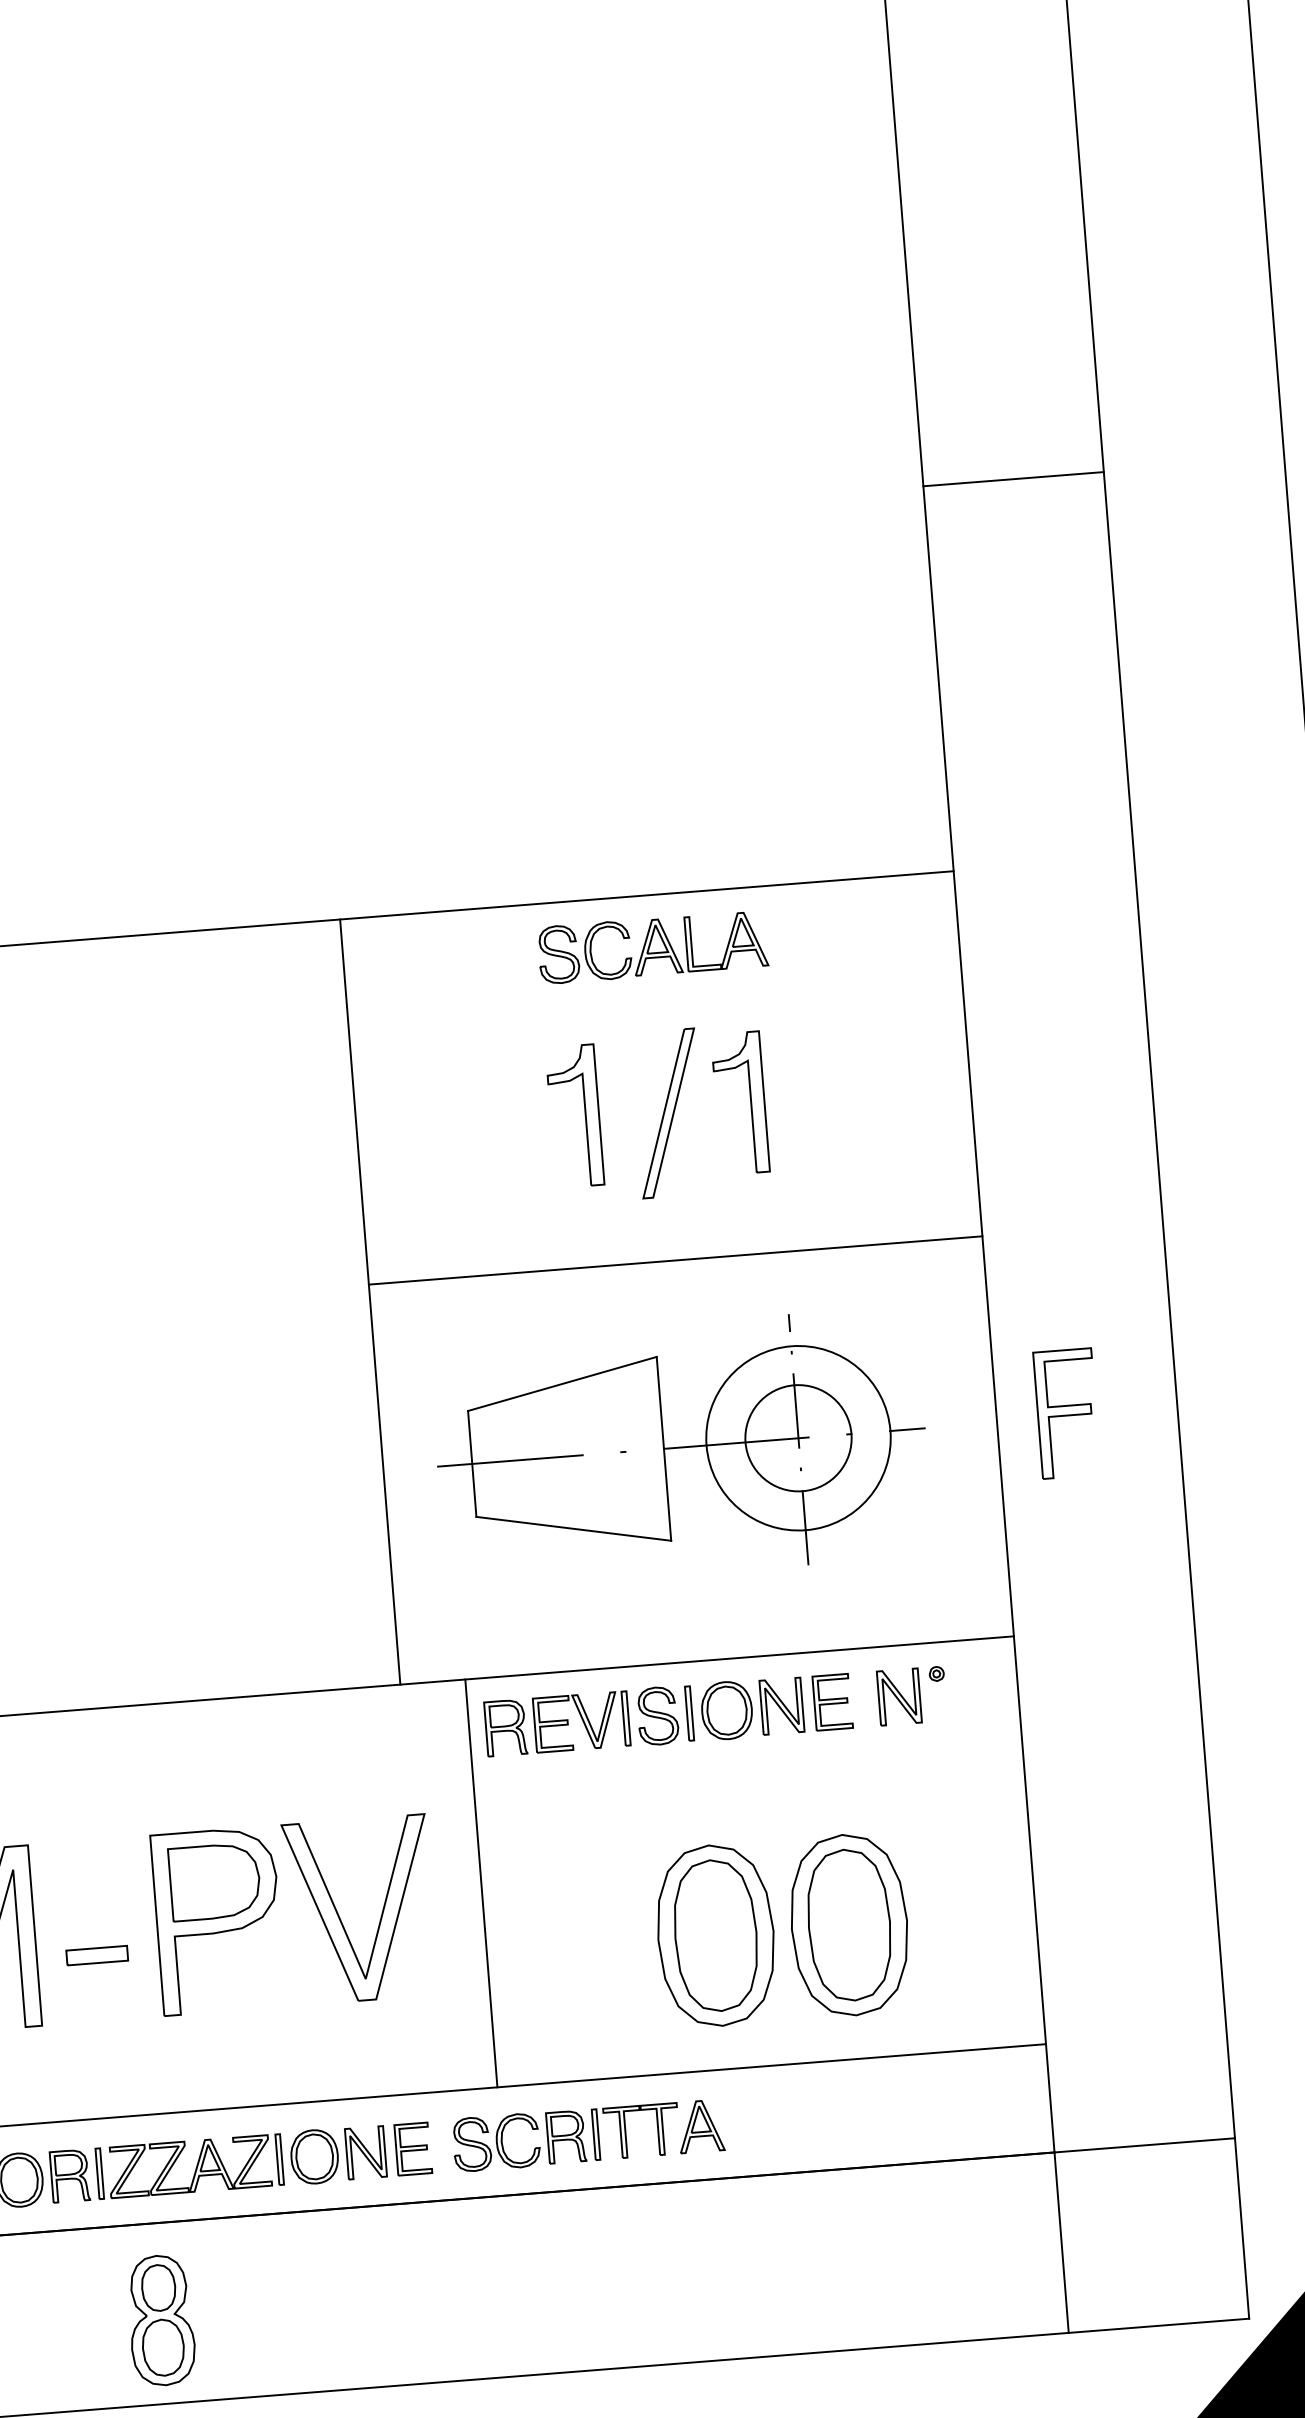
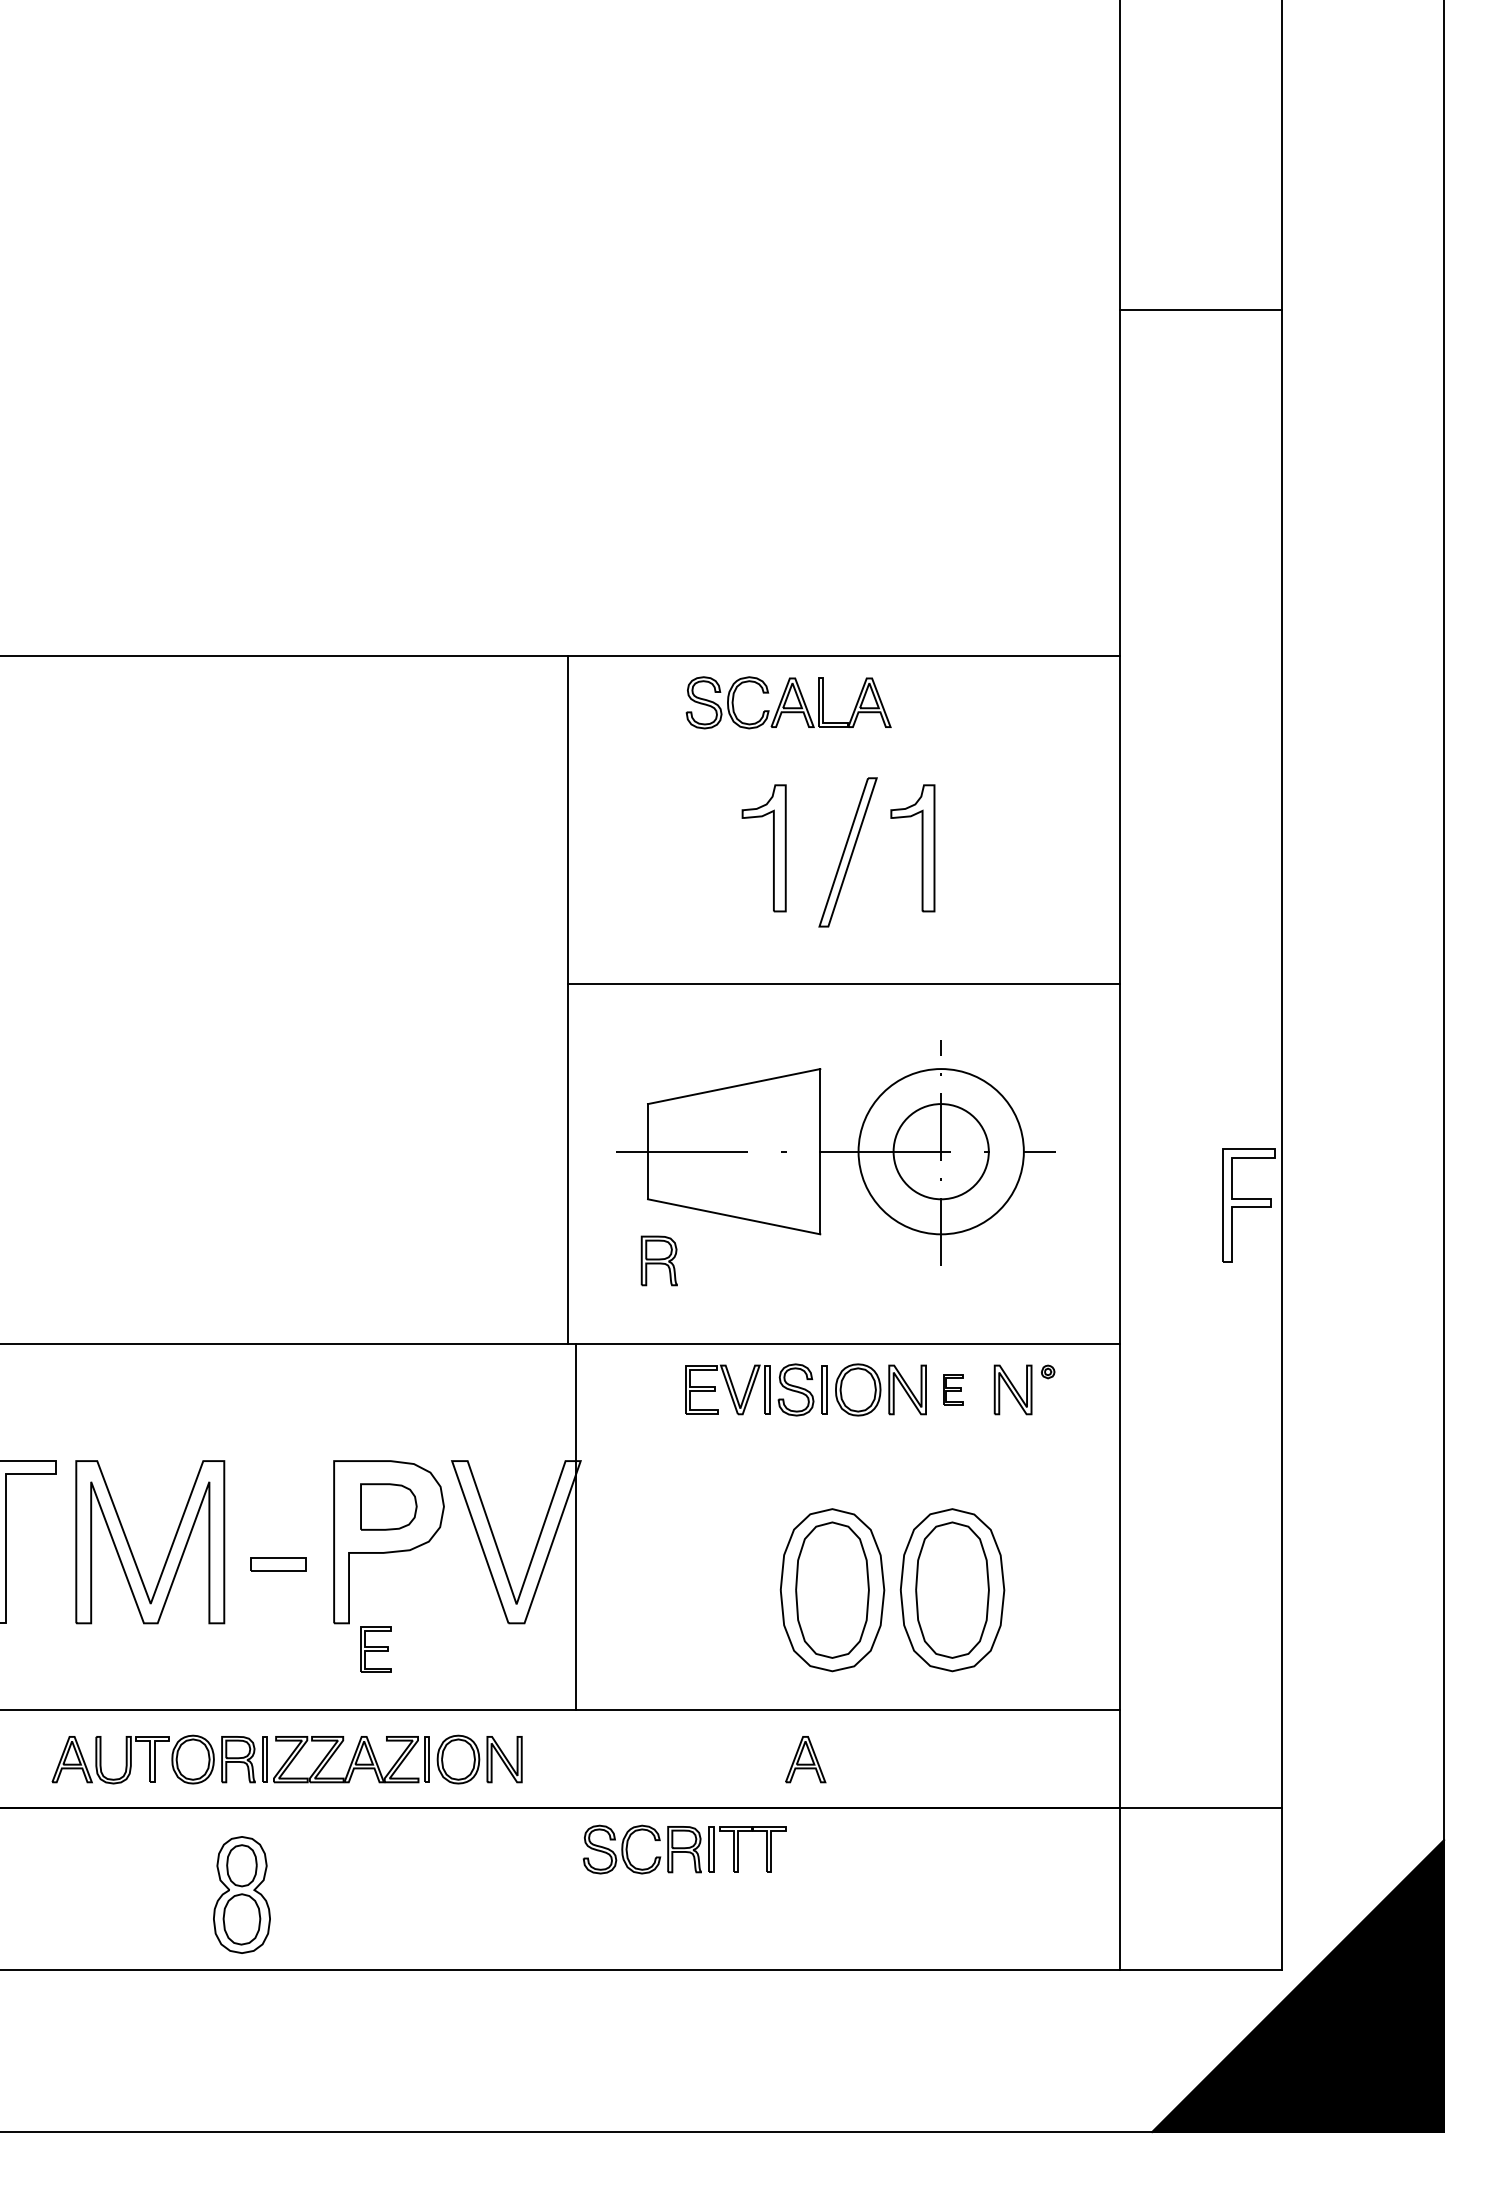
part: (652, 946) -> (788, 702), moved
part: (1066, 1413) -> (1248, 1205), moved
part: (832, 1701) -> (953, 1389), size x0.6
part: (504, 1727) -> (658, 1260), moved
part: (214, 1881) -> (388, 1506), size x0.7
line: (481, 1882) -> (575, 1526), moved
part: (566, 2136) -> (684, 1849), moved
part: (412, 2149) -> (375, 1649), moved
part: (160, 2320) -> (241, 1894), moved

